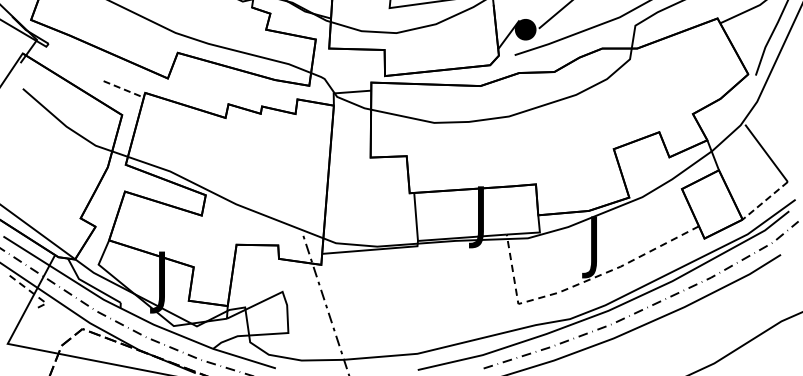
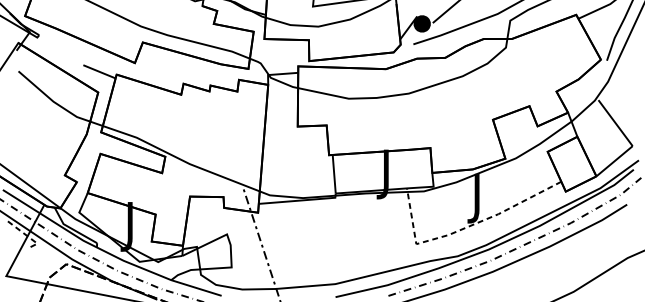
line: (123, 89) -> (99, 71), dashed -> solid
line: (764, 201) -> (613, 161), dashed -> solid

